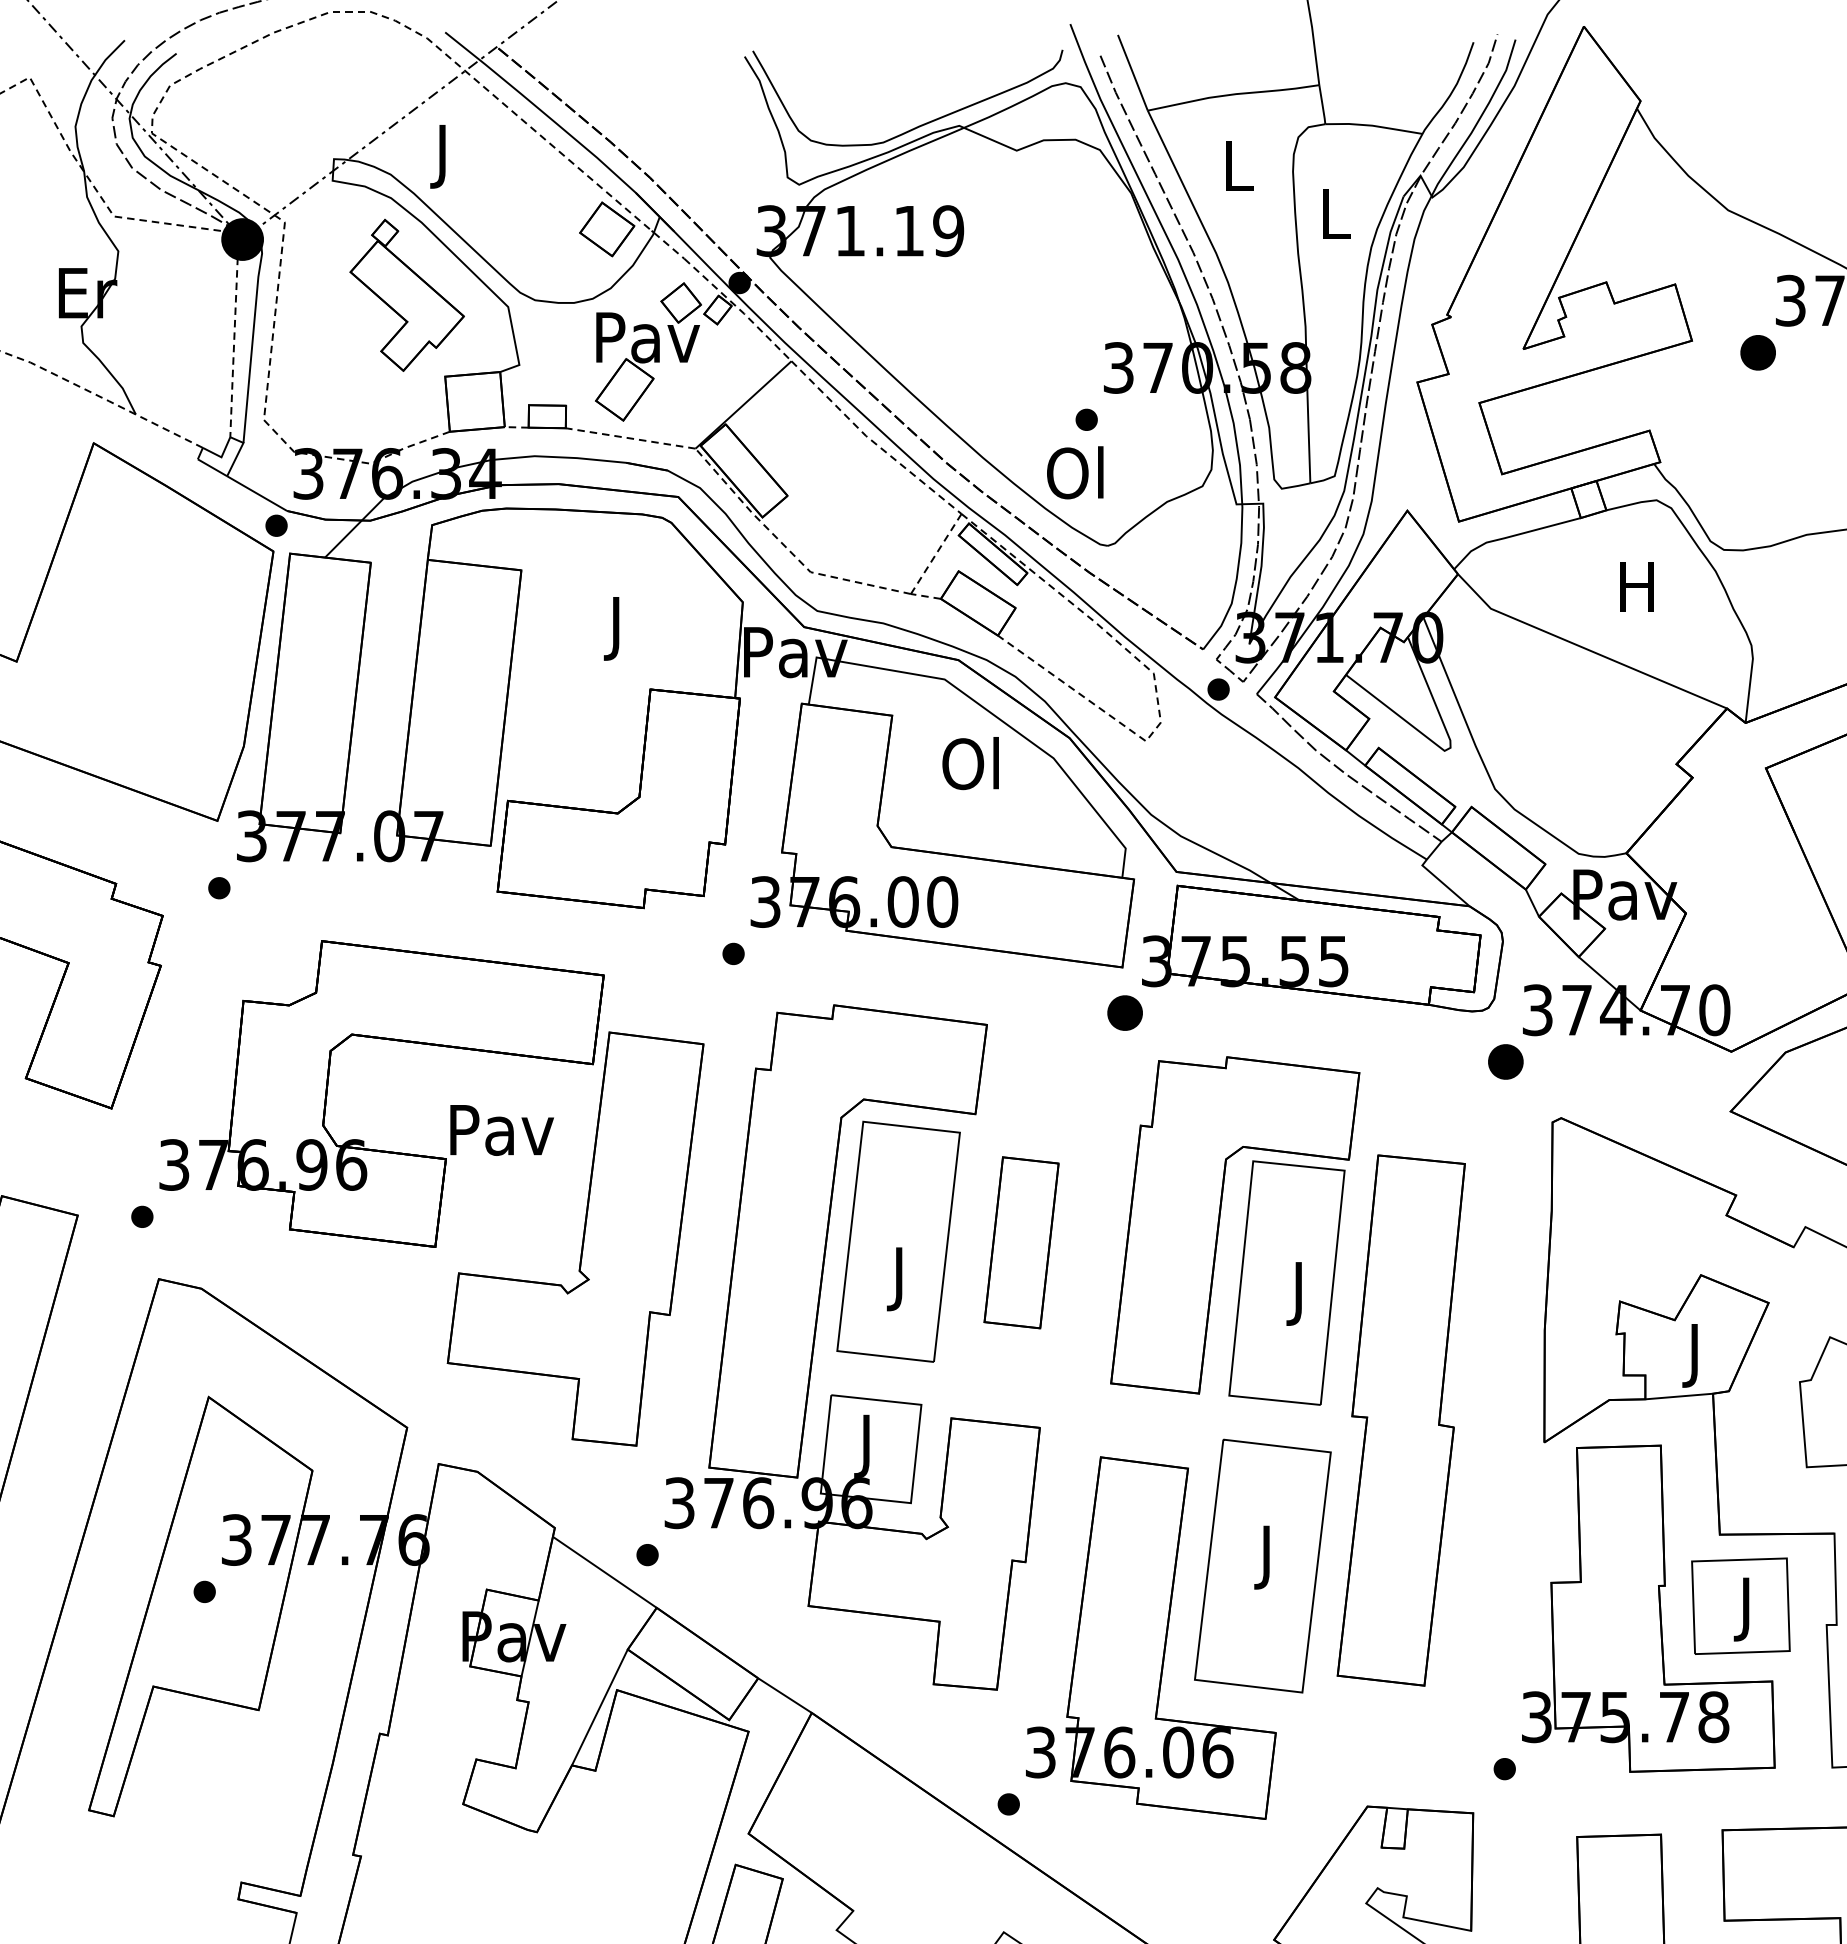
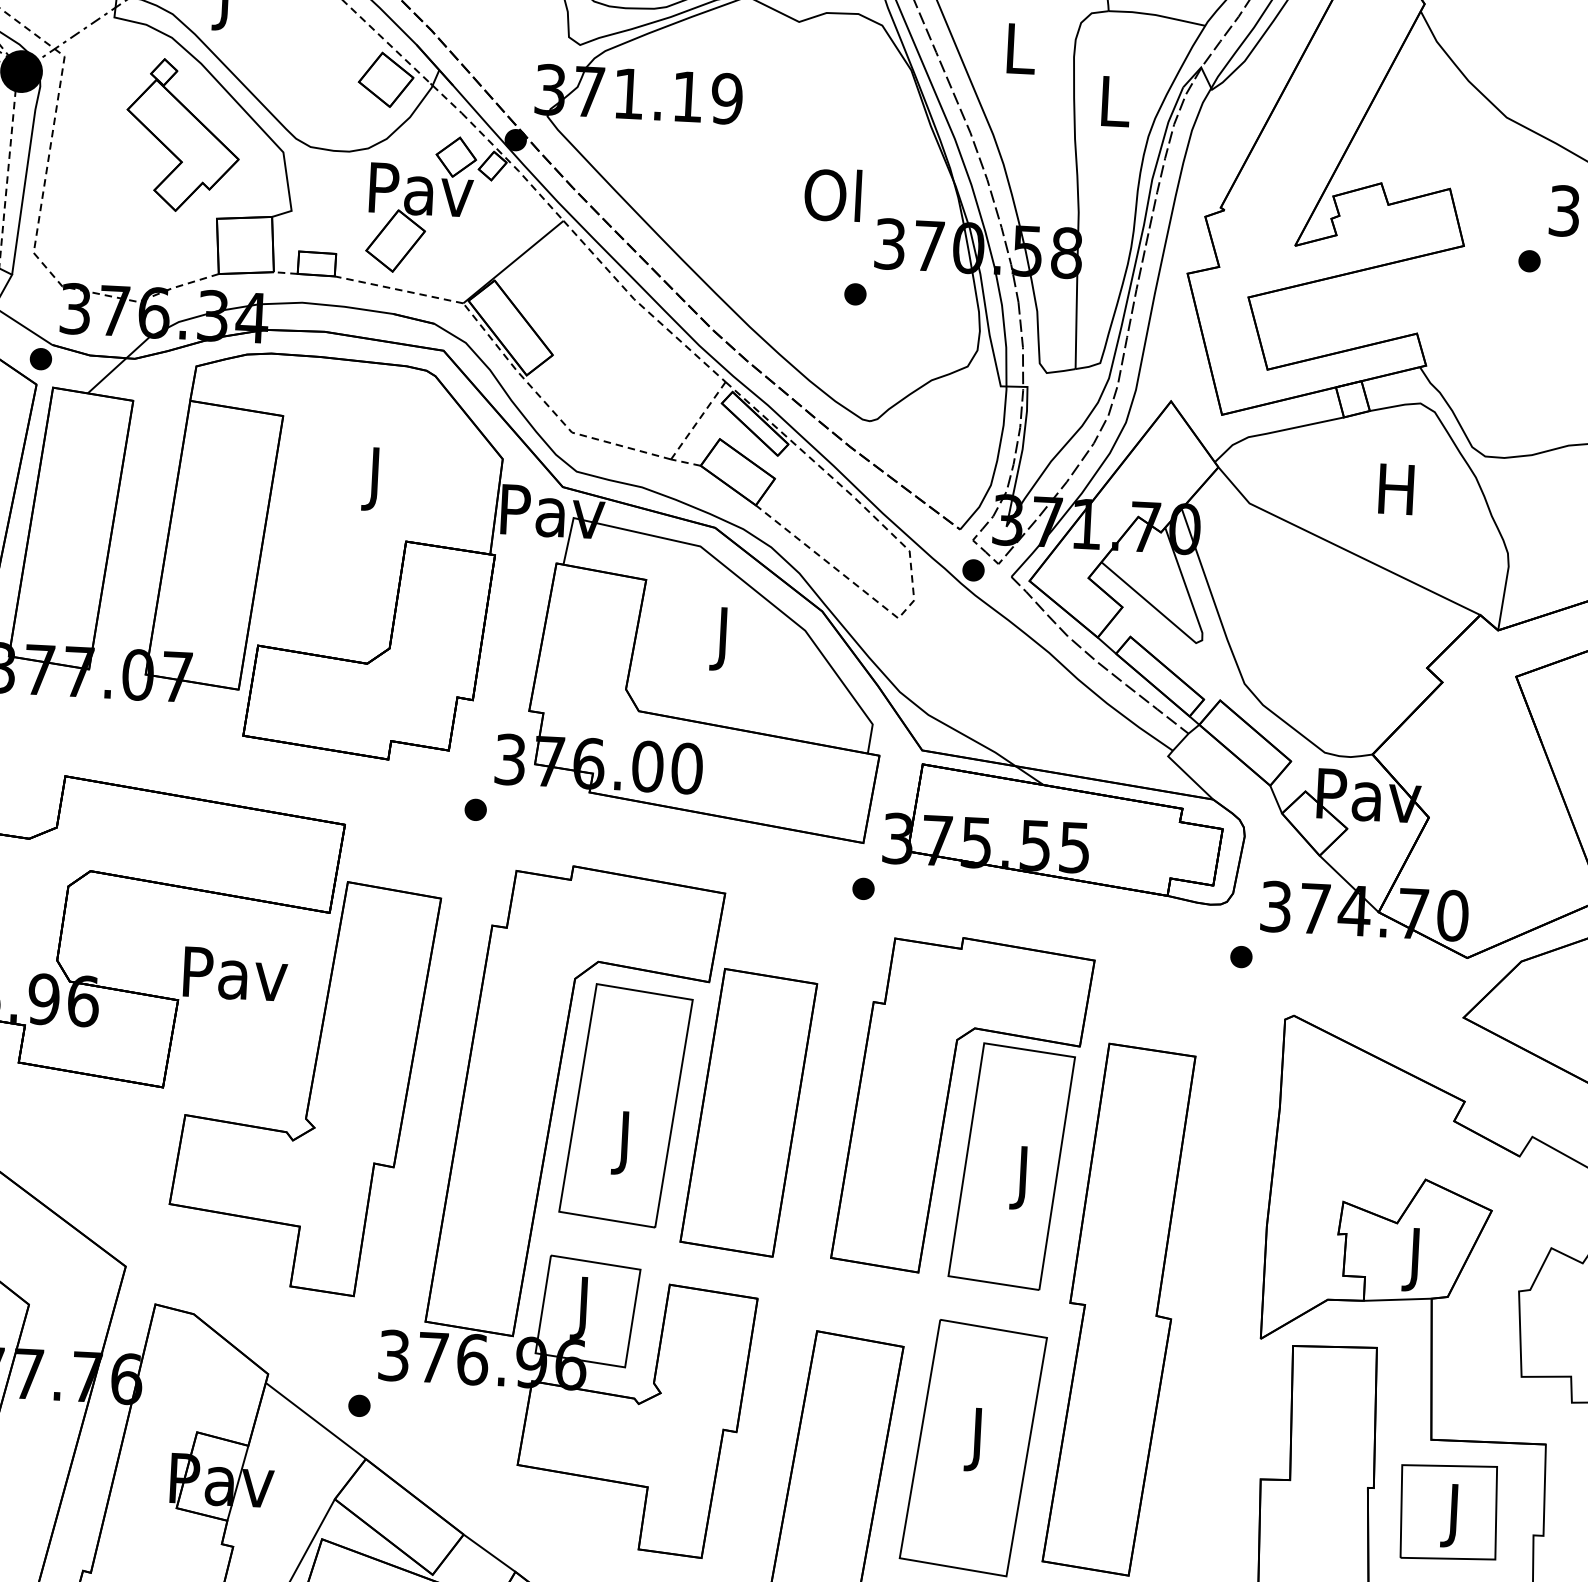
part: (1758, 352) -> (1529, 261), size x0.62
text: (1075, 472) -> (833, 194), moved
text: (970, 769) -> (721, 637), Ol -> J
part: (1124, 1013) -> (863, 889), size x0.62
part: (1505, 1062) -> (1241, 957), size x0.62
part: (1021, 1242) -> (748, 1112), size x1.67

